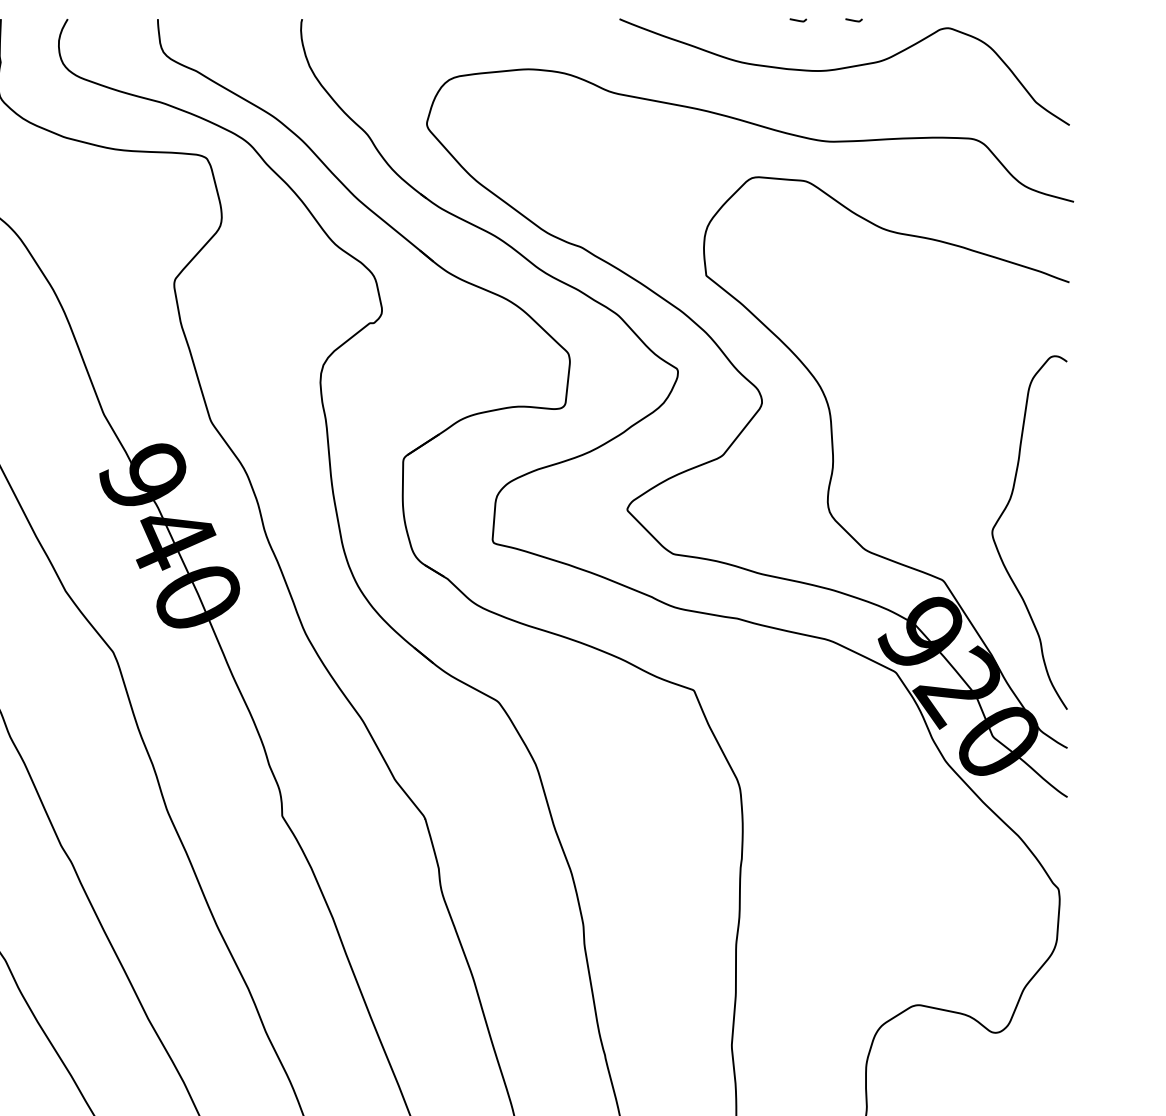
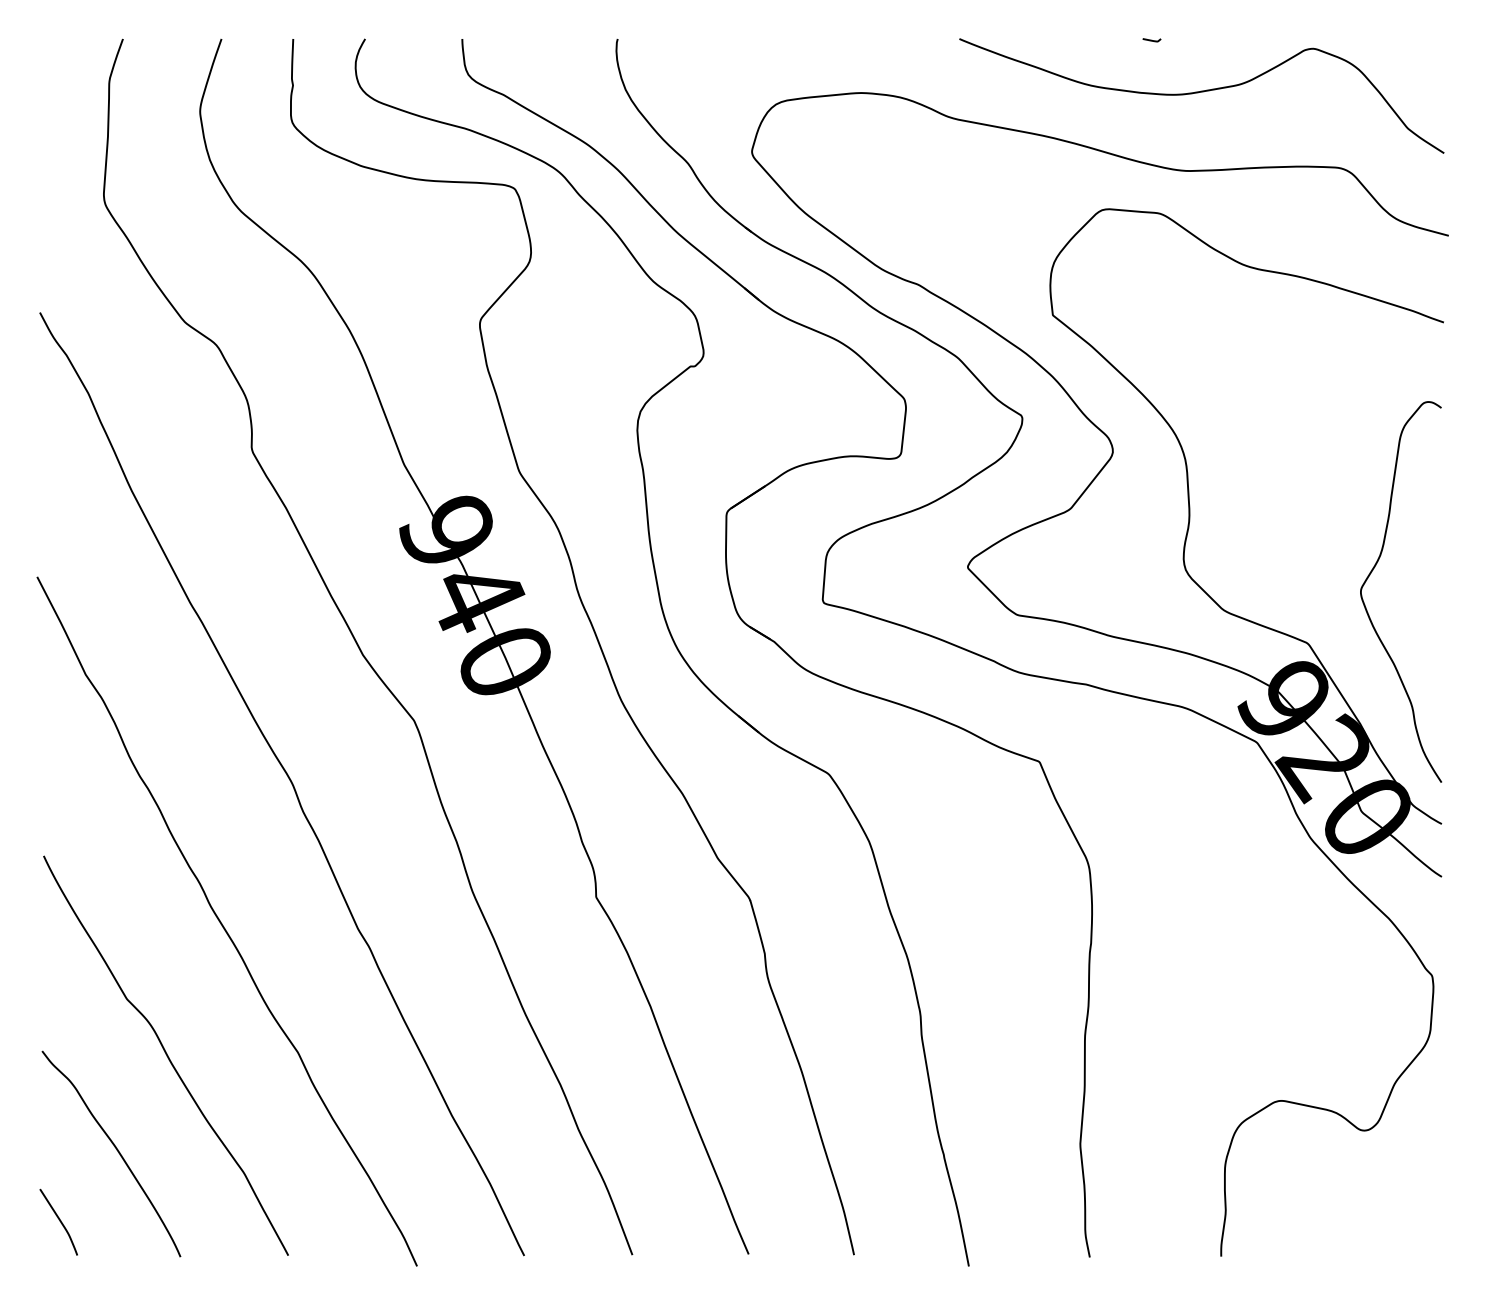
curve: (853, 20) -> (1211, 40), removed

